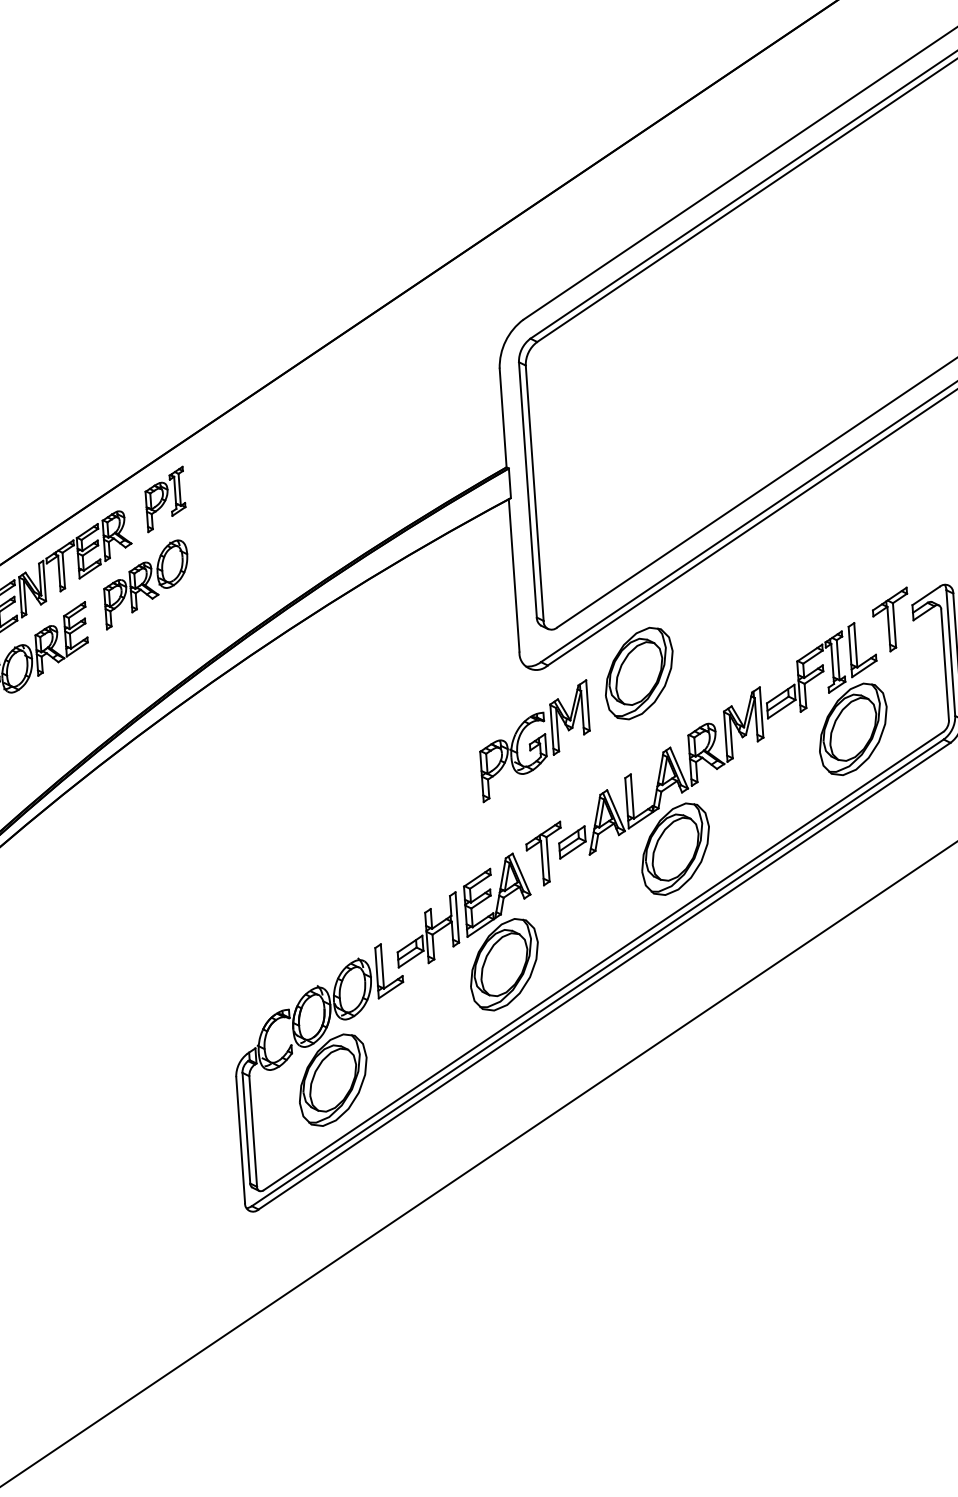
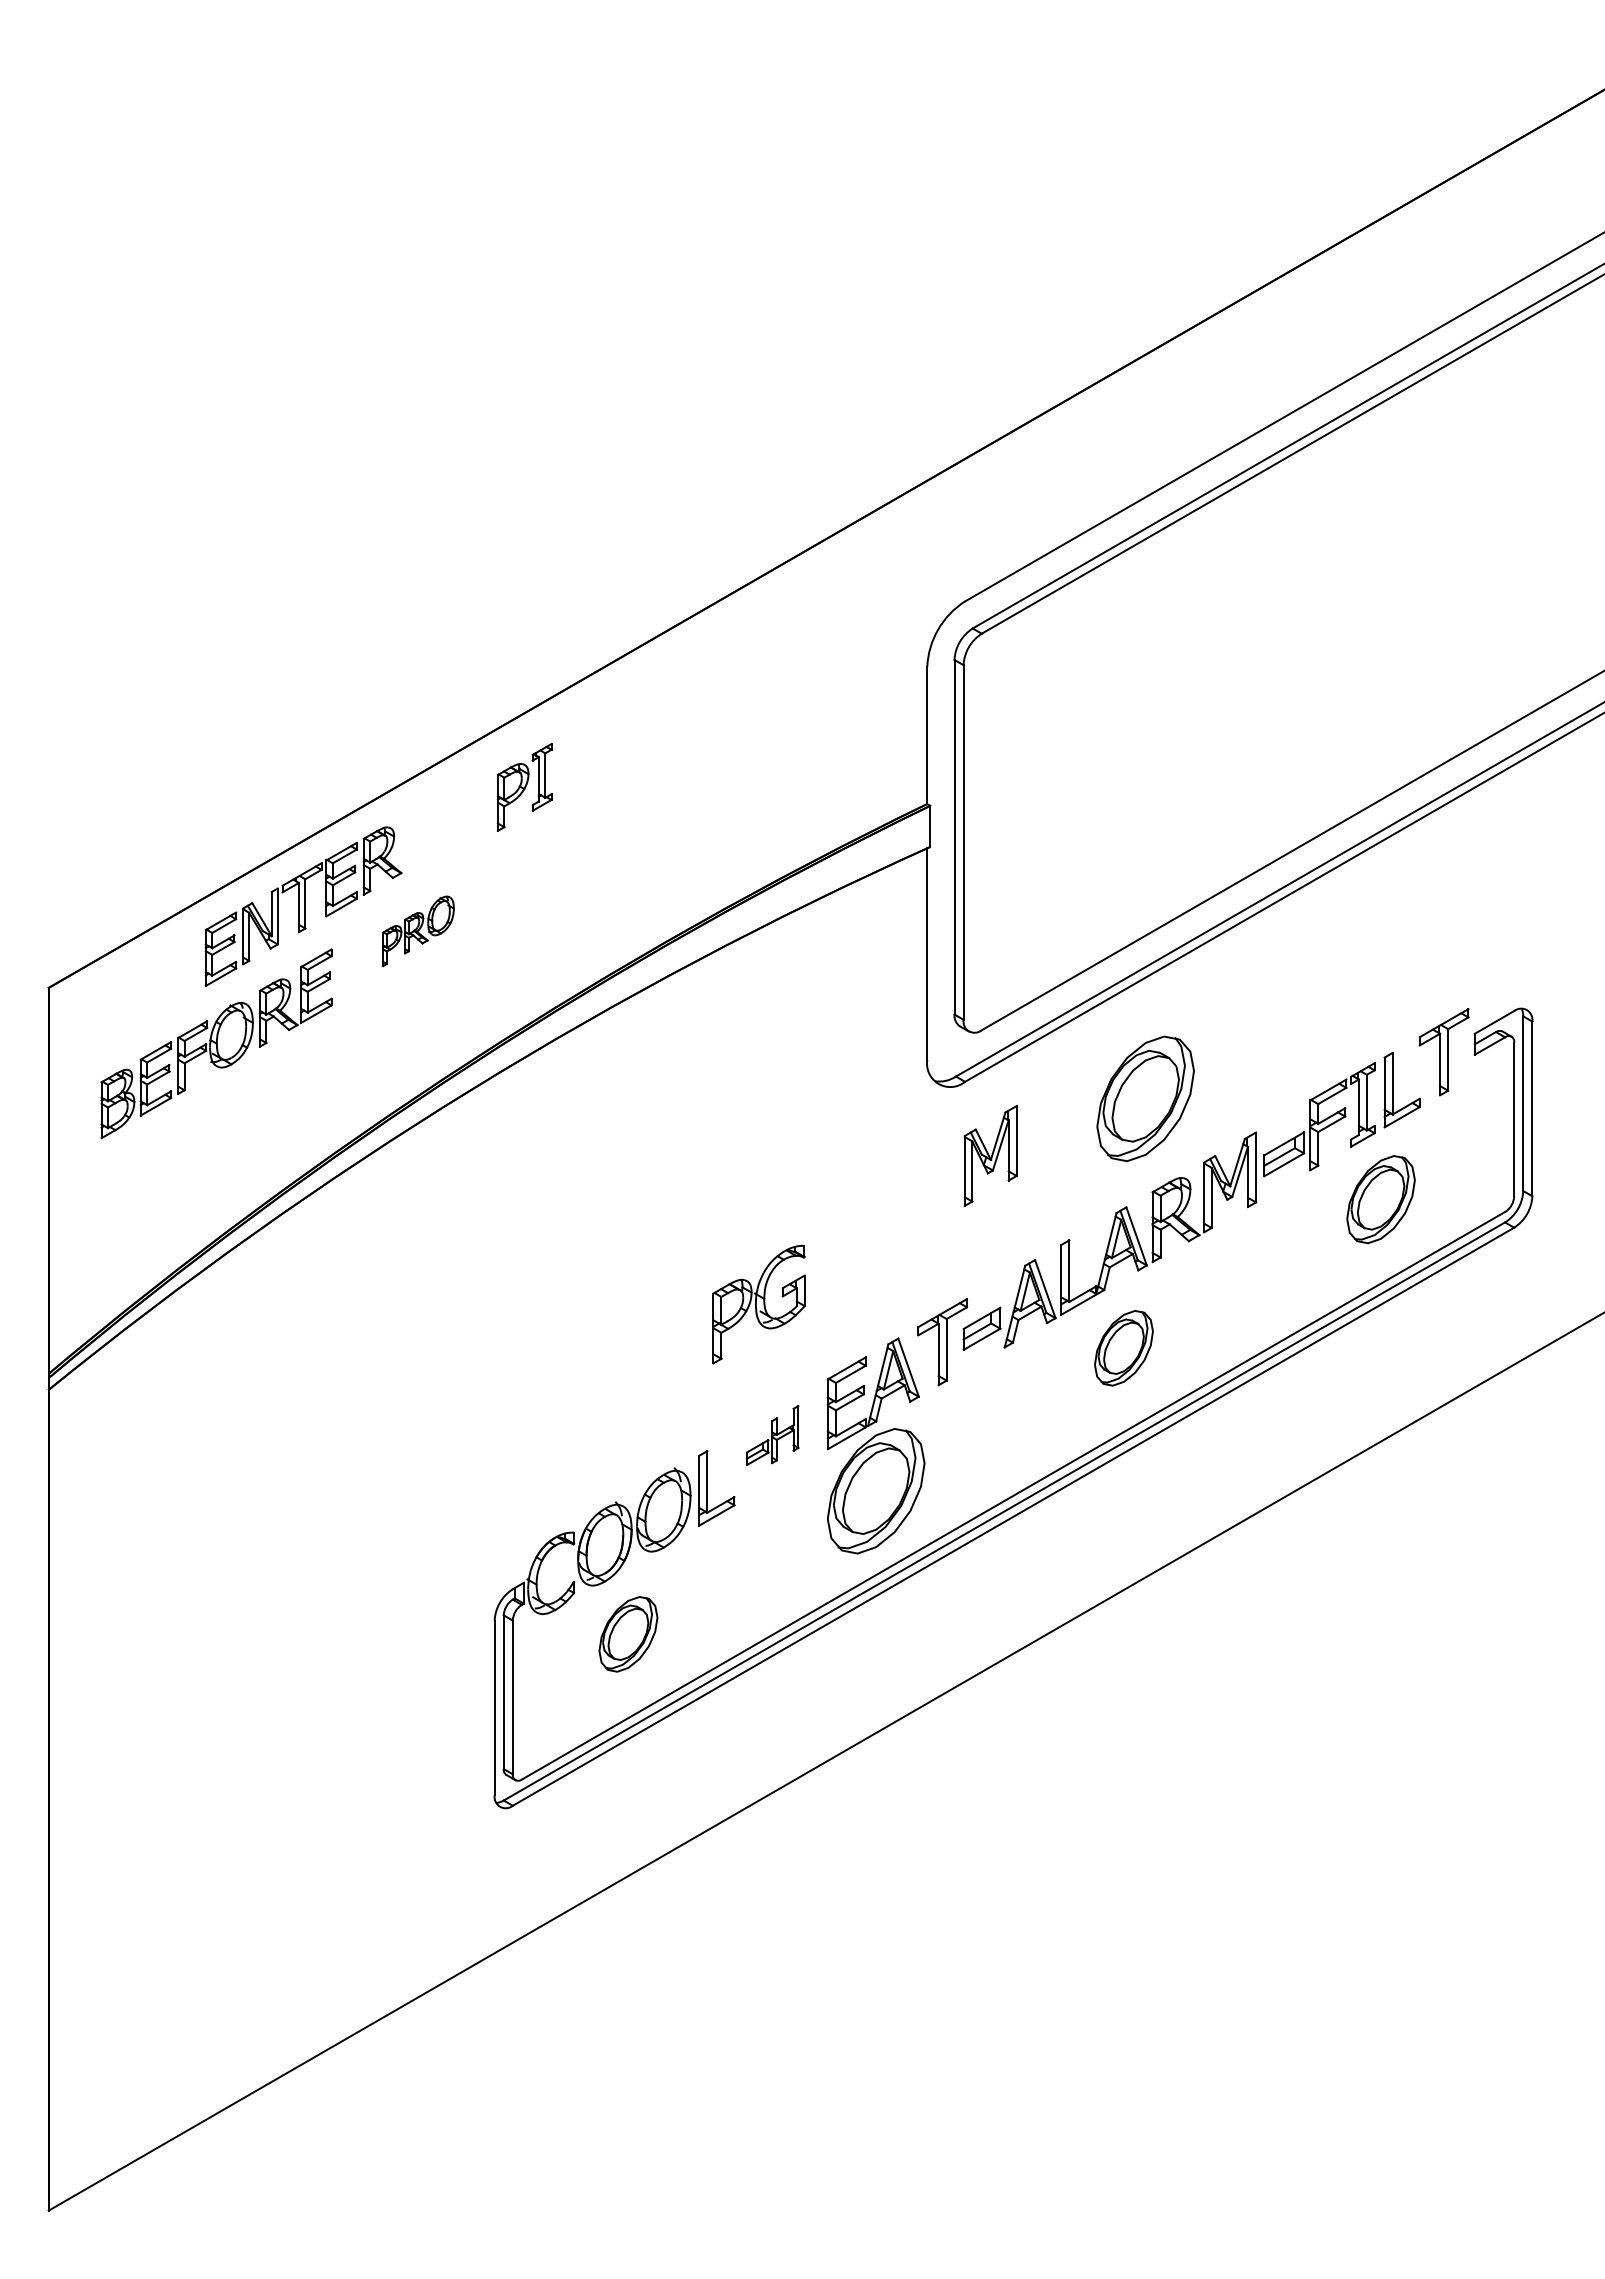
part: (165, 499) -> (524, 787), moved
part: (146, 584) -> (418, 931), size x0.6
part: (639, 673) -> (1145, 1098), moved
part: (852, 729) -> (1380, 1199), size x0.7
part: (513, 757) -> (758, 1304), moved
part: (675, 849) -> (1123, 1348), size x0.6
part: (426, 929) -> (772, 1435), size x0.6
part: (333, 1080) -> (628, 1634), size x0.6

